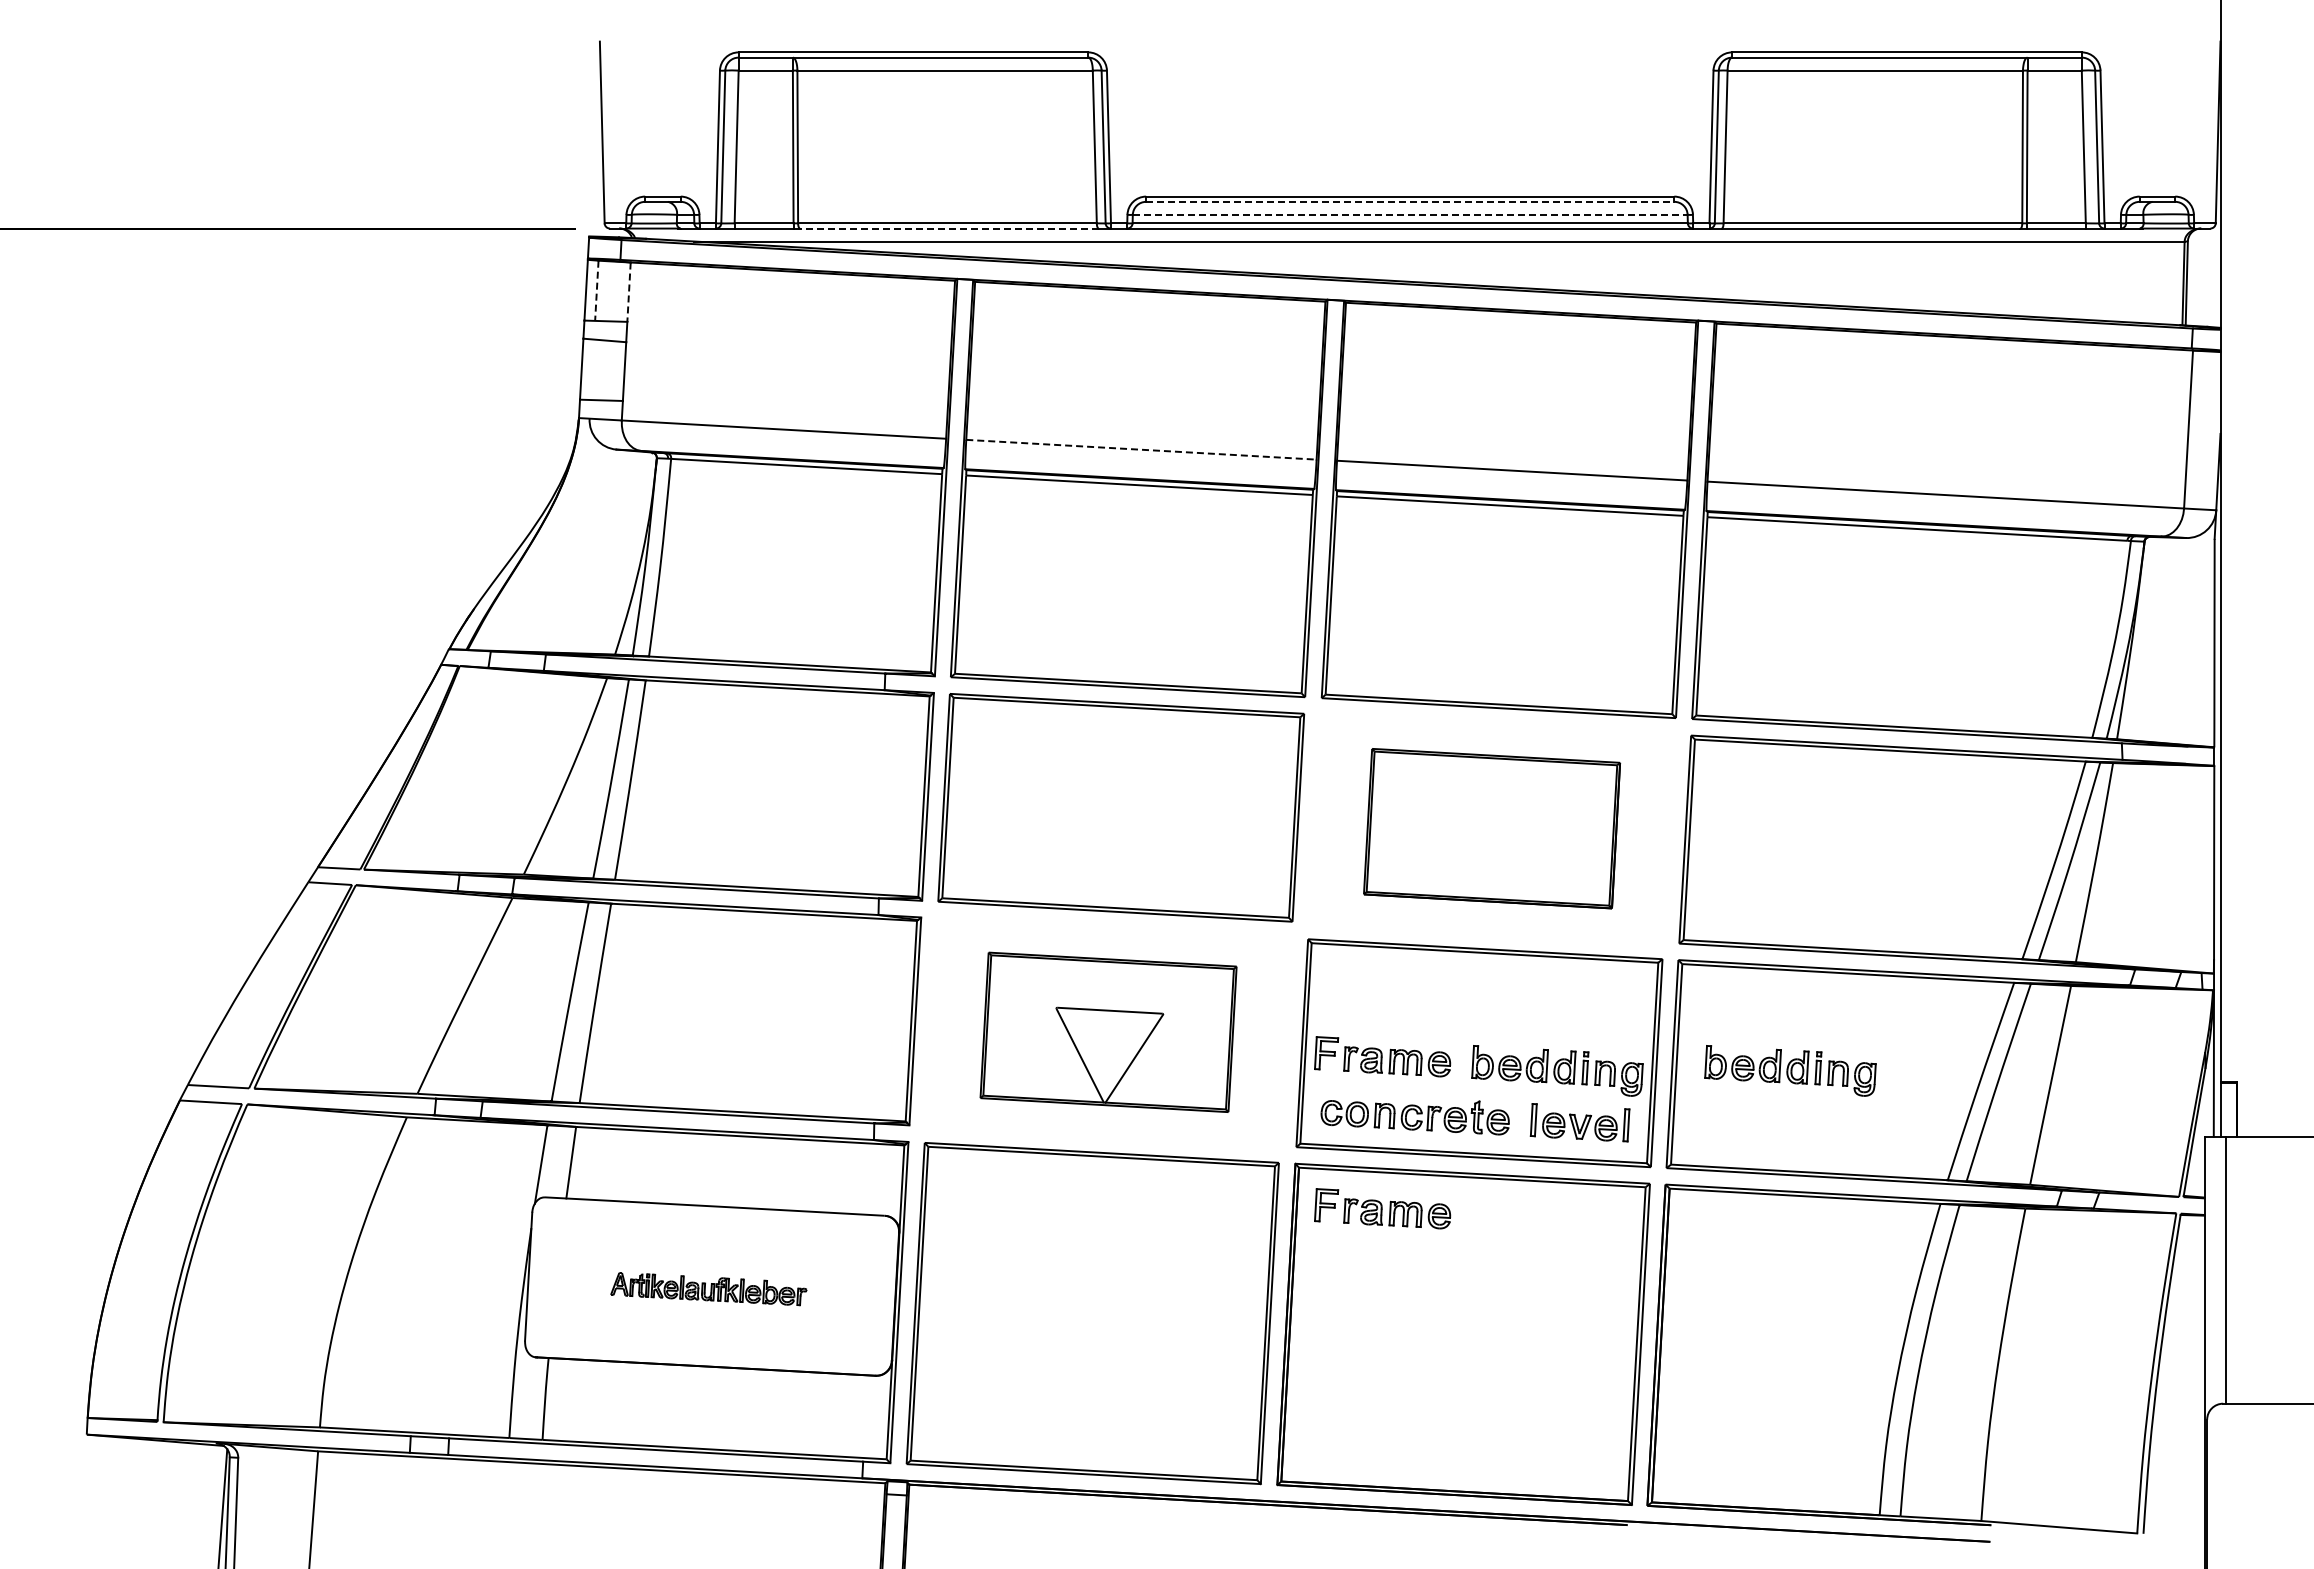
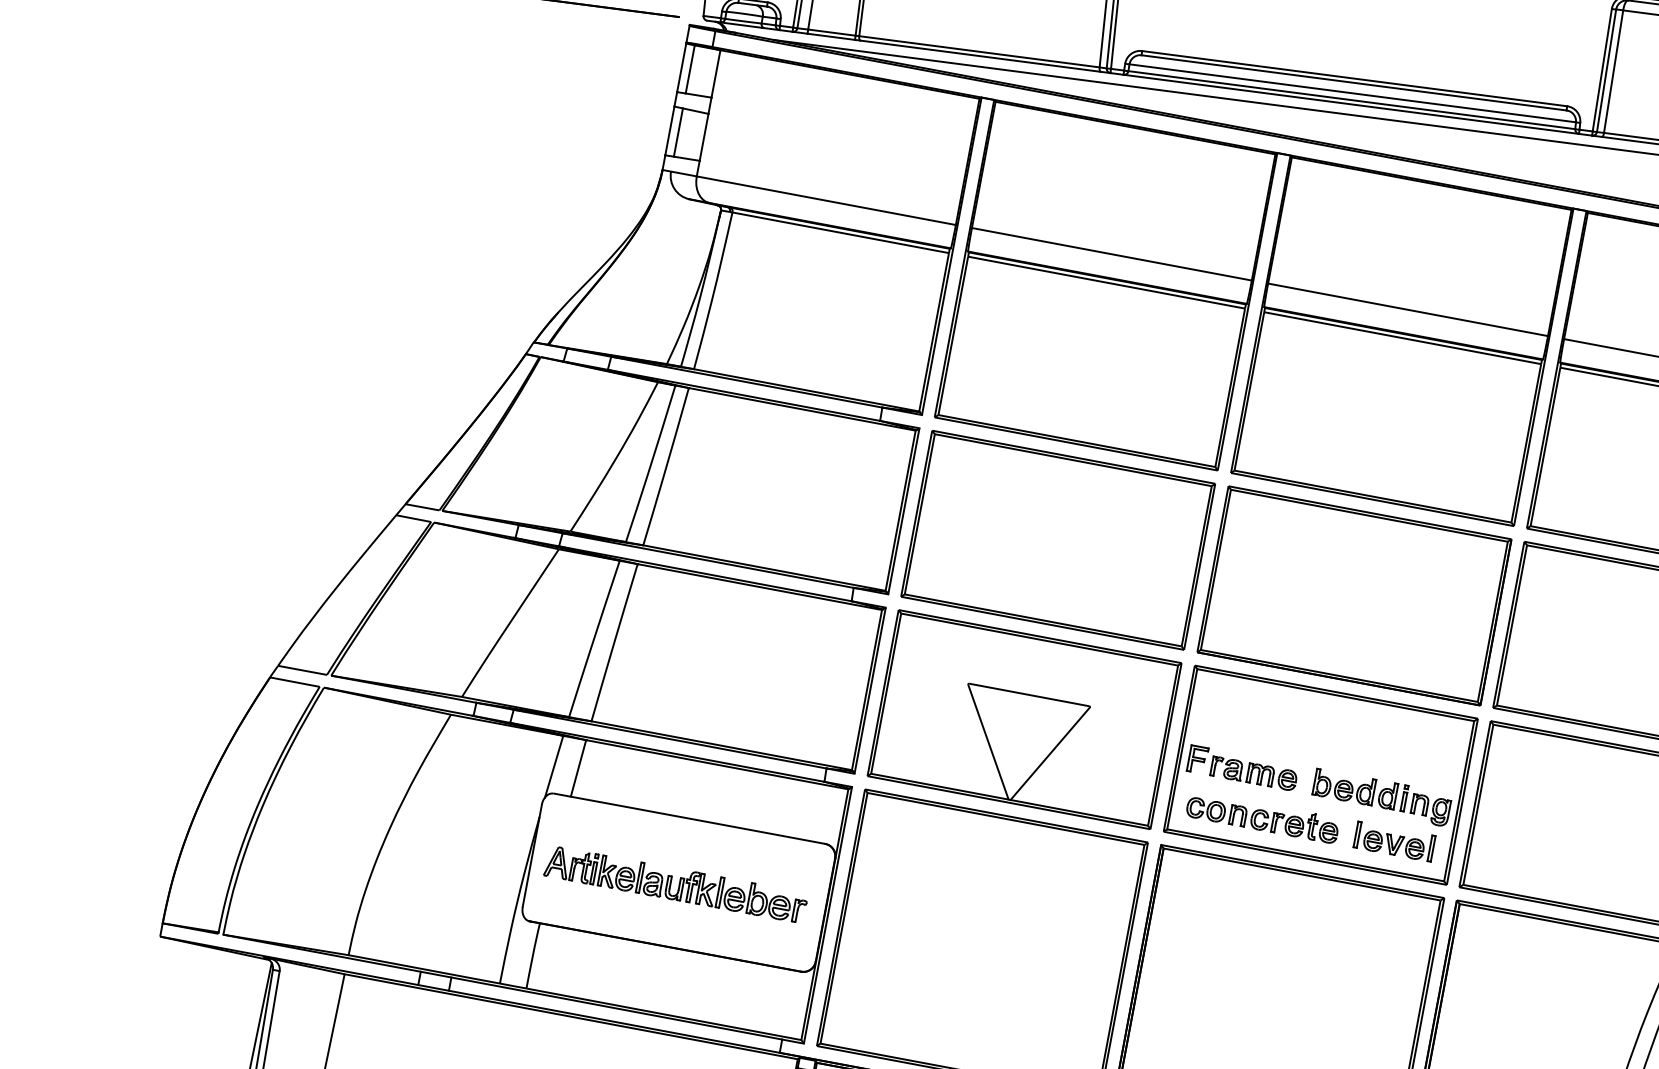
line: (1410, 201) -> (1354, 82), dashed -> solid
line: (1410, 214) -> (1353, 93), dashed -> solid
line: (948, 228) -> (979, 56), dashed -> solid
line: (596, 291) -> (689, 69), dashed -> solid
line: (629, 292) -> (716, 74), dashed -> solid
line: (592, 369) -> (678, 132), added
line: (1141, 449) -> (1111, 254), dashed -> solid
part: (1491, 828) -> (1354, 595), size x1.43
part: (1108, 1032) -> (1024, 719), size x1.43
part: (1790, 1070) -> (1569, 821), removed
part: (1382, 1208) -> (1226, 890), removed
part: (708, 1288) -> (675, 884), size x1.67

